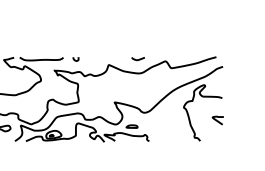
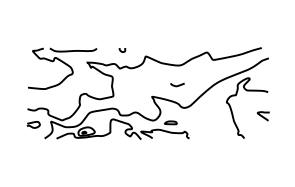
curve: (139, 58) -> (178, 84), moved
curve: (75, 59) -> (121, 50), moved

